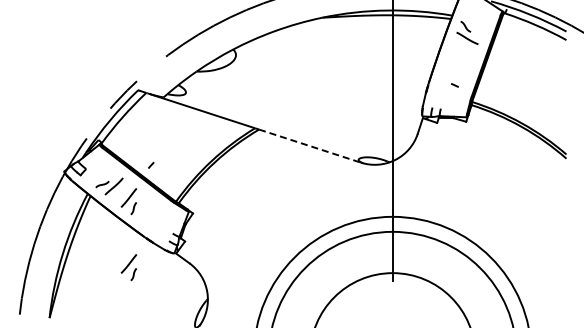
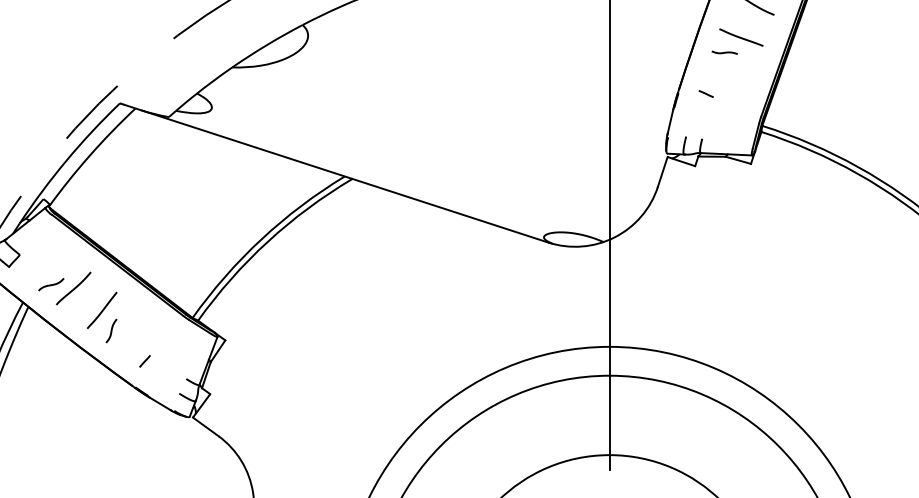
part: (458, 58) -> (736, 42), added
curve: (454, 85) -> (705, 94), moved
line: (310, 146) -> (451, 211), dashed -> solid
curve: (151, 164) -> (145, 359), moved
part: (128, 267) -> (101, 444), removed

